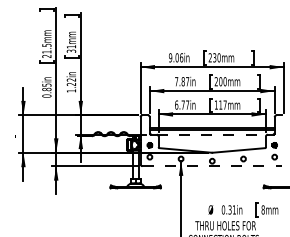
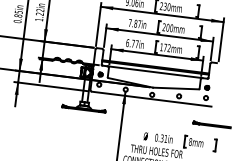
text: (222, 104) -> (166, 47), 117mm -> 172mm
line: (212, 134) -> (155, 72), dashed -> solid
line: (212, 166) -> (151, 99), dashed -> solid

